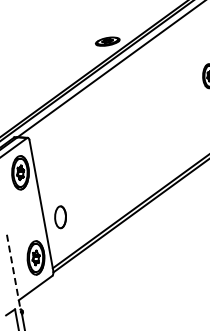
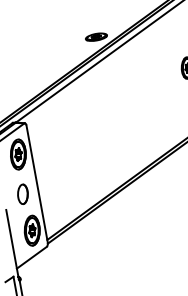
part: (60, 217) -> (22, 194), moved
line: (14, 274) -> (13, 245), dashed -> solid

